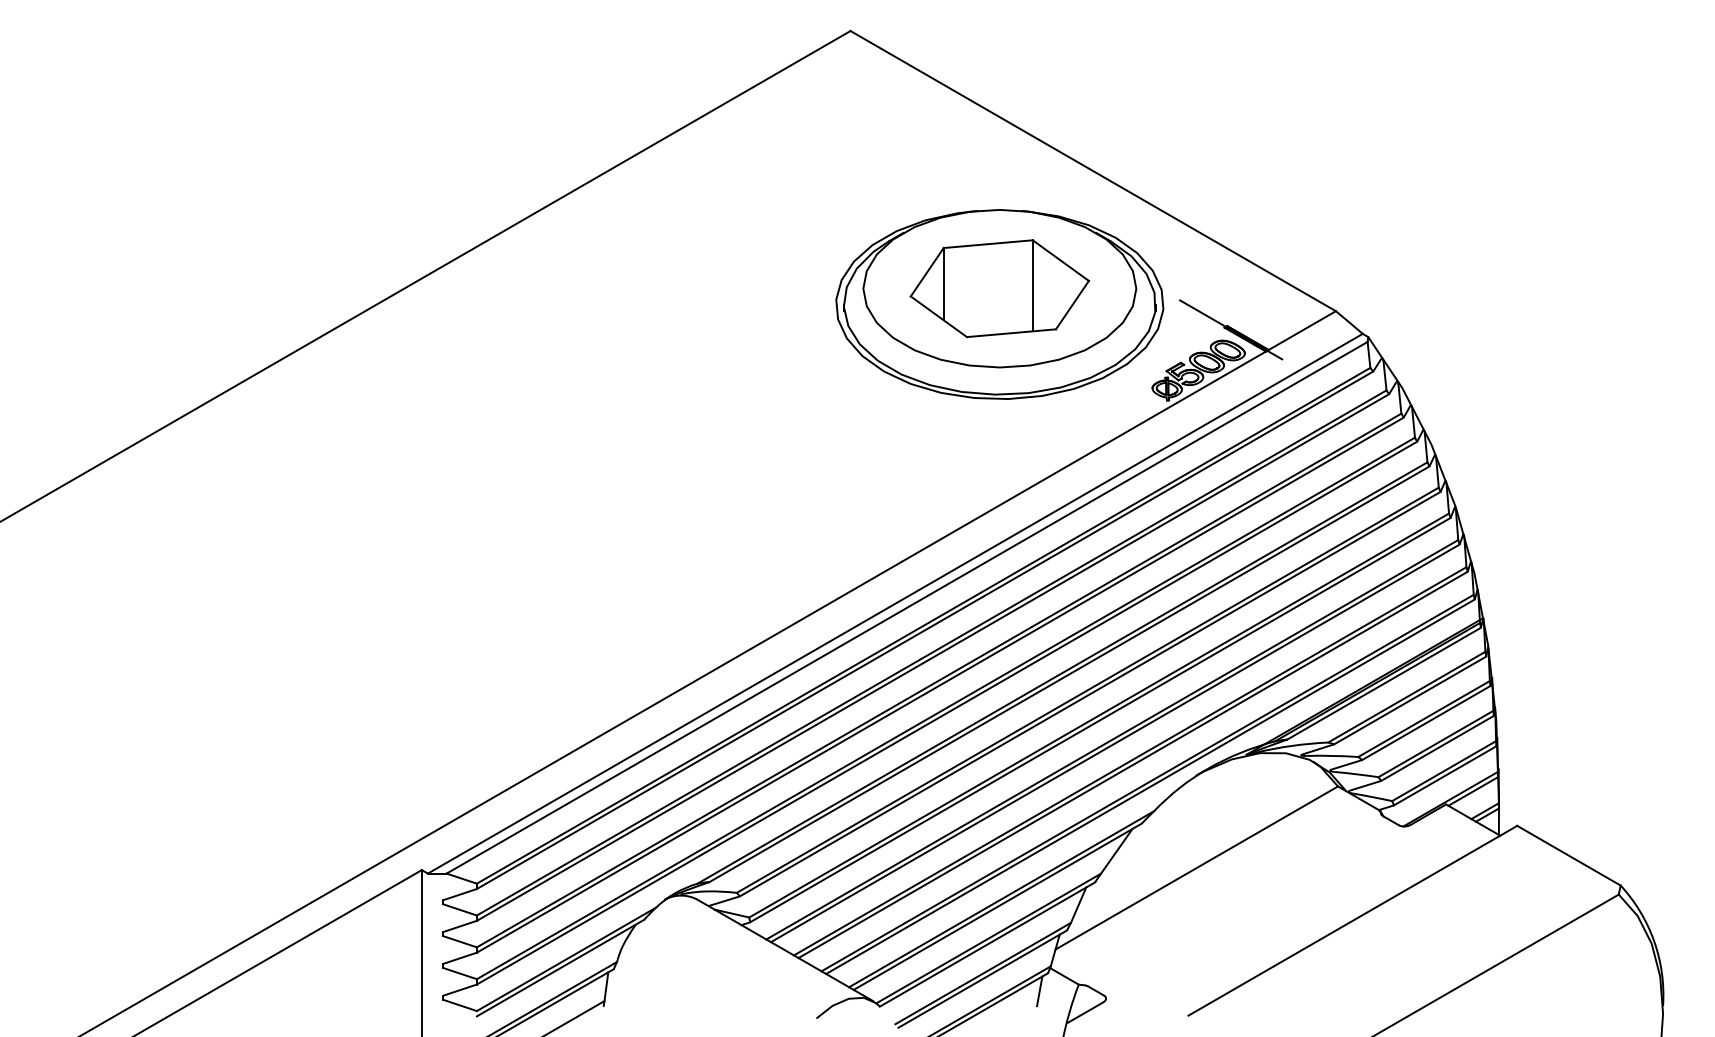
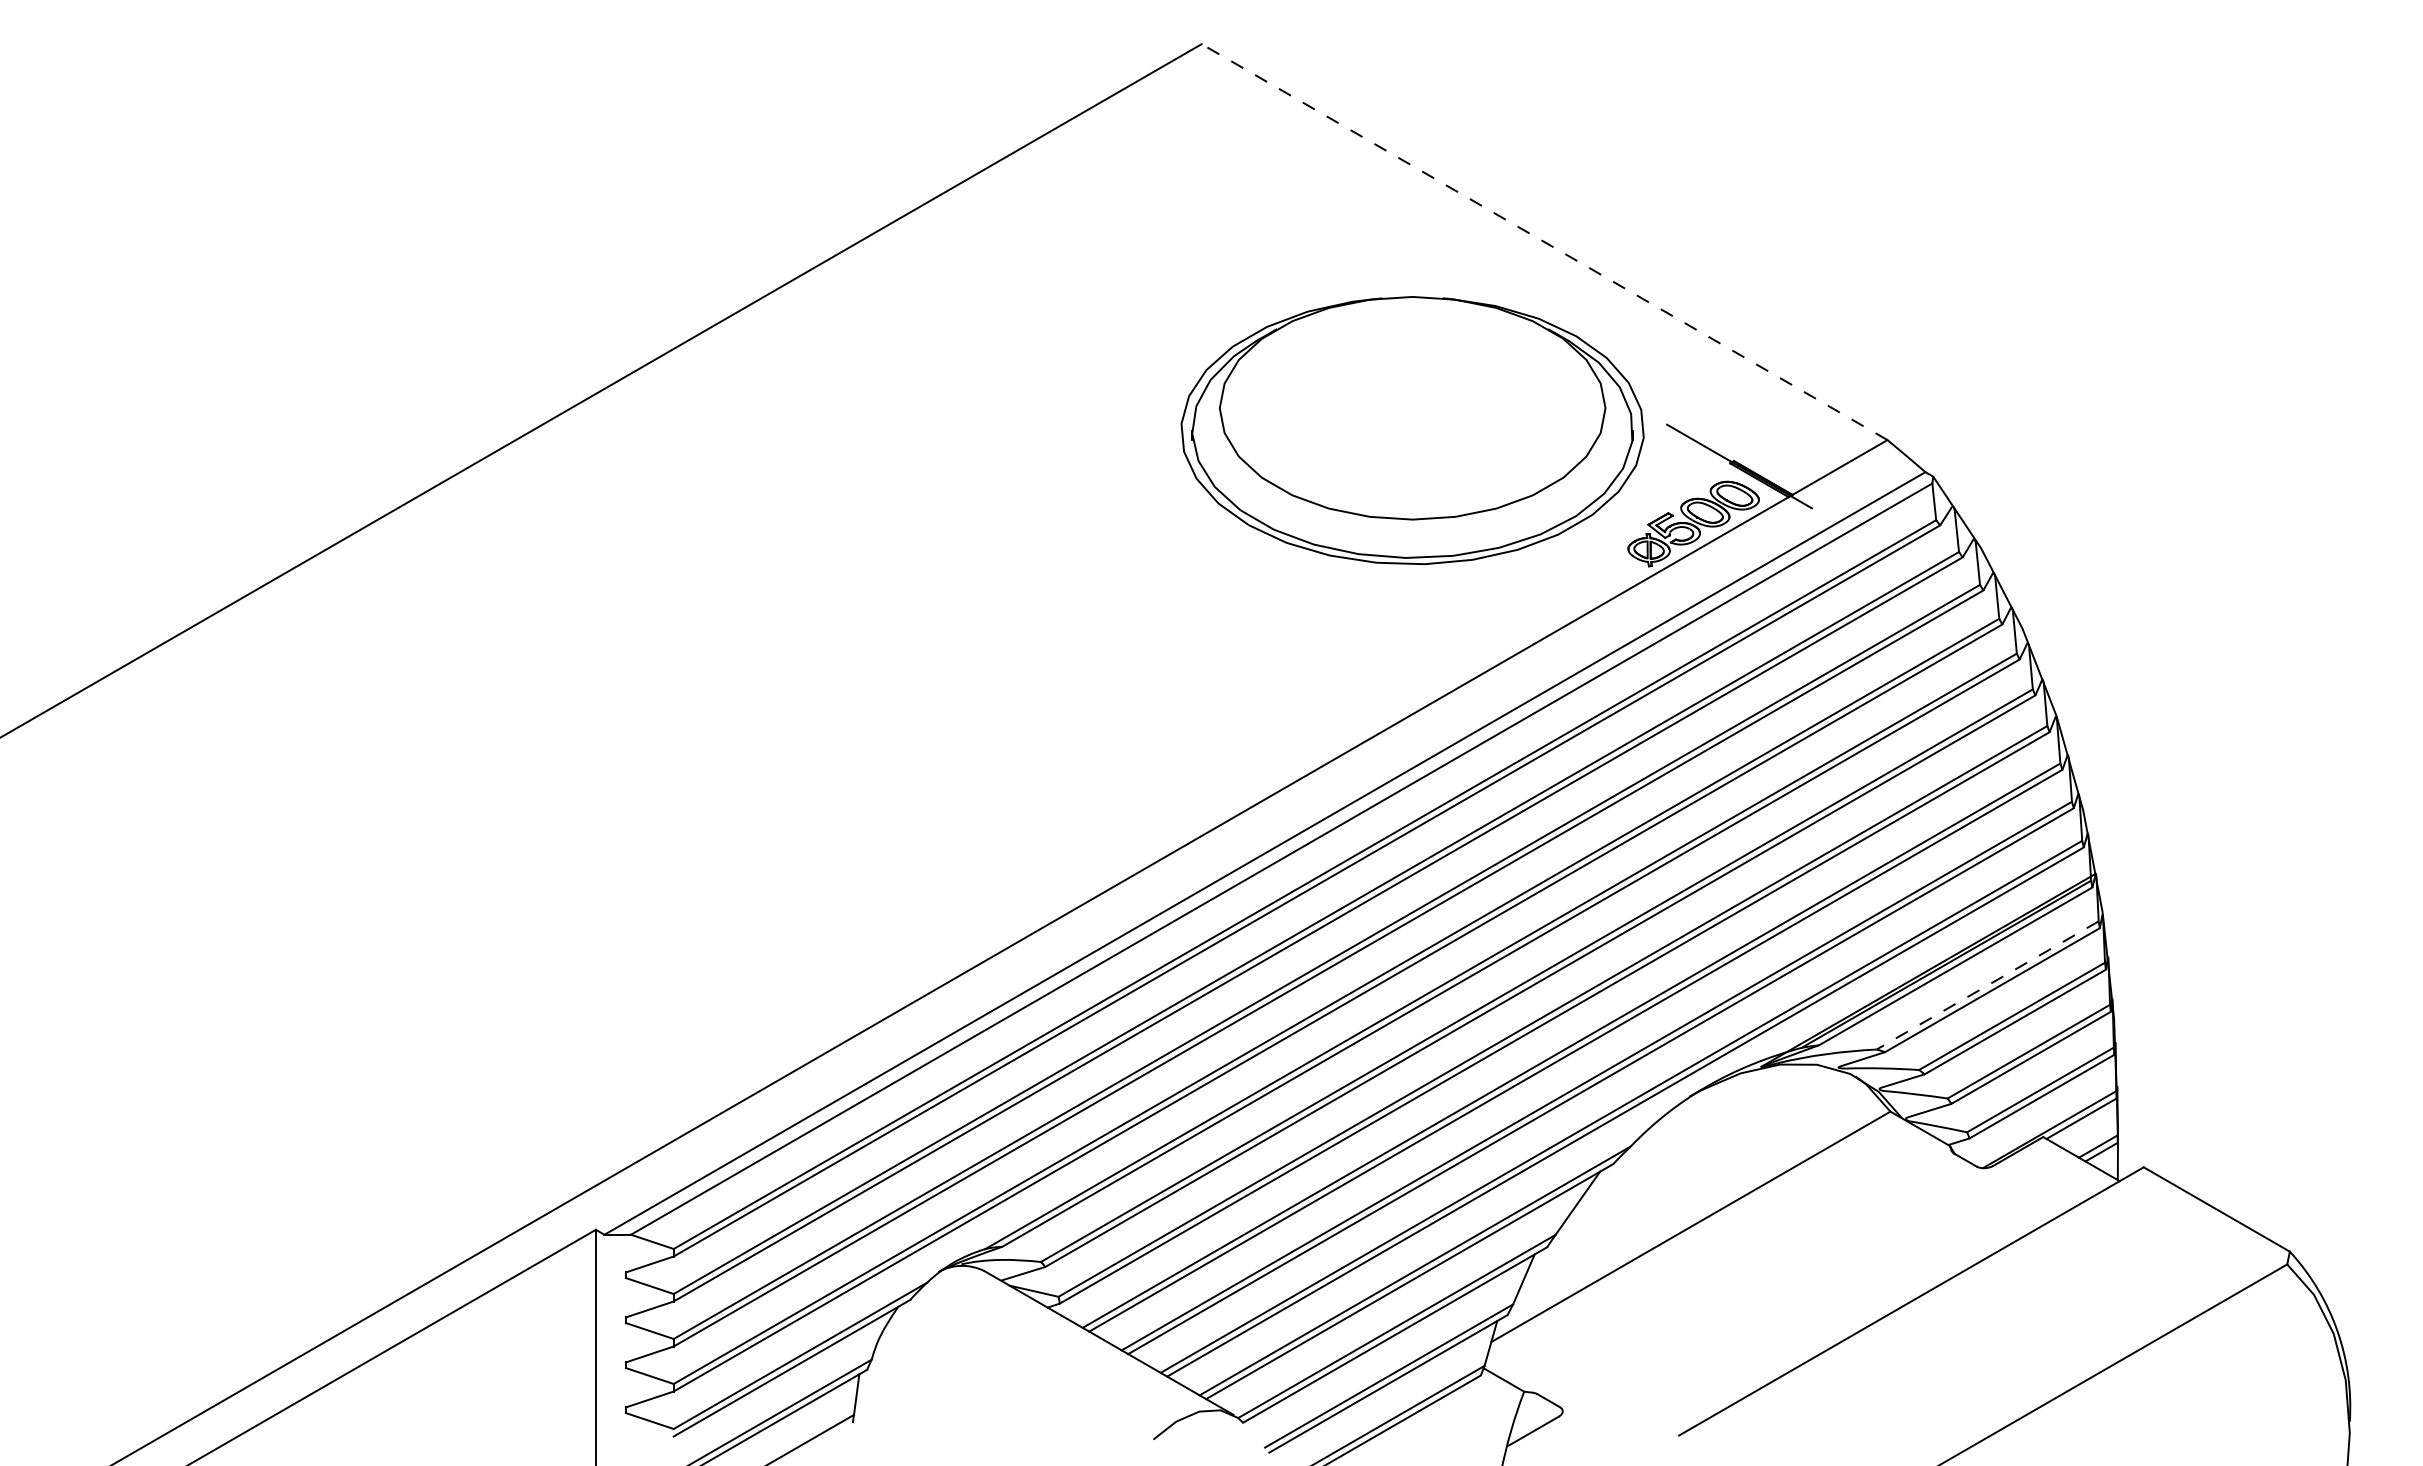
line: (1093, 171) -> (1544, 242), solid -> dashed
part: (999, 288) -> (1412, 407), removed
line: (1406, 697) -> (1987, 985), solid -> dashed
line: (1039, 991) -> (1468, 1401), removed

